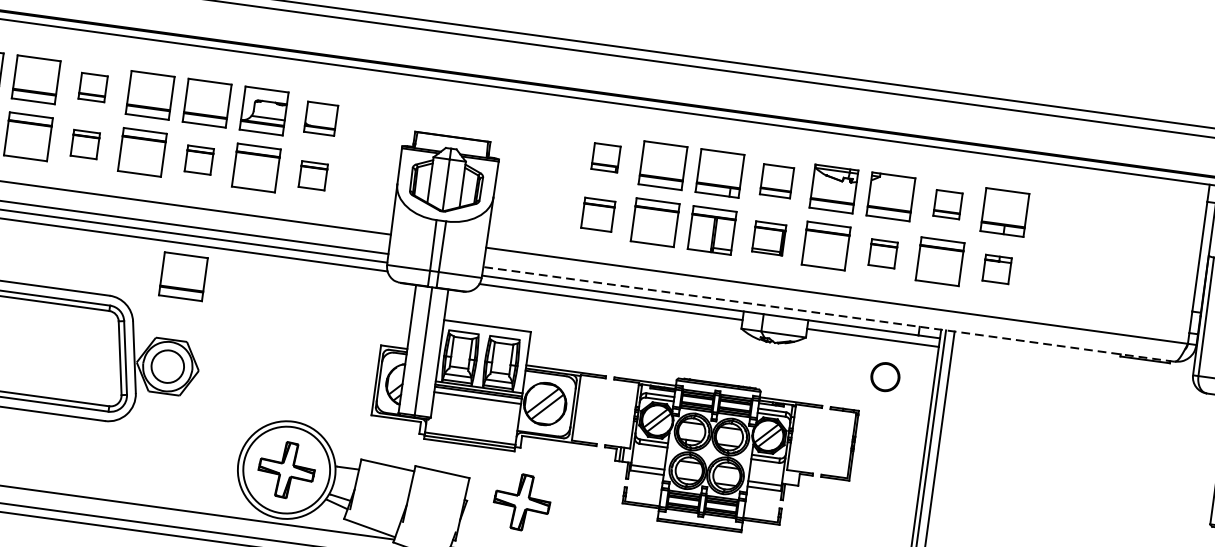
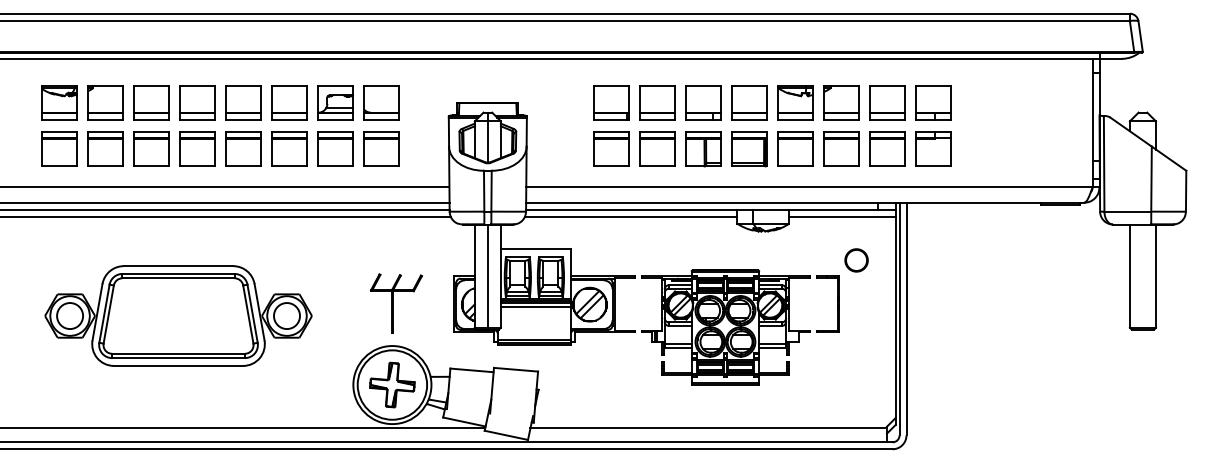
part: (93, 86) -> (197, 102), size x1.67
part: (321, 118) -> (381, 102), size x1.43
part: (85, 143) -> (197, 148), size x1.67
part: (606, 157) -> (611, 102), size x1.67
part: (199, 159) -> (289, 148), size x1.67
part: (313, 175) -> (381, 148), size x1.67
part: (777, 180) -> (749, 102), size x1.43
part: (948, 203) -> (887, 102), size x1.67
part: (598, 214) -> (611, 148), size x1.43
part: (769, 238) -> (749, 149), size x1.43
part: (883, 253) -> (841, 148), size x1.67
part: (997, 268) -> (933, 148), size x1.67
part: (183, 275) -> (289, 242), removed
line: (829, 313) -> (805, 202), dashed -> solid
part: (305, 369) -> (396, 303), added
circle: (885, 377) -> (856, 260), moved
part: (522, 501) -> (582, 384), removed

